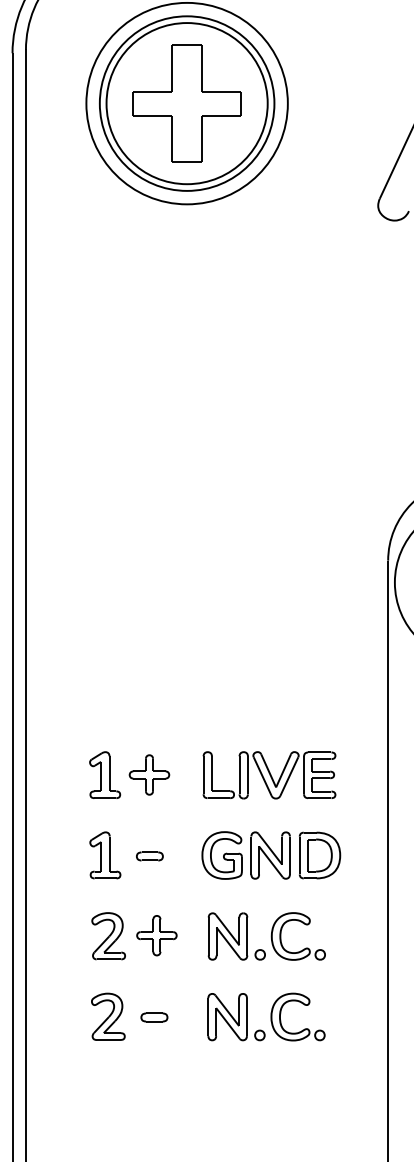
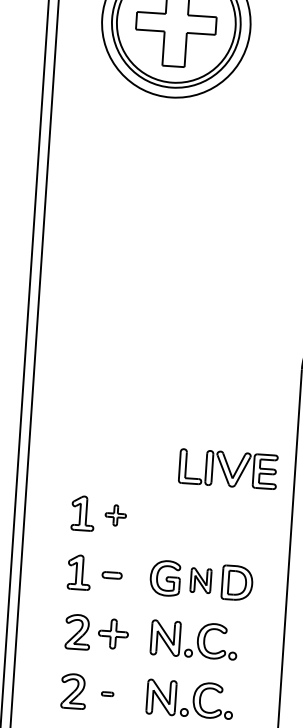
part: (149, 774) -> (115, 515), size x0.7
part: (269, 775) -> (228, 469), moved
part: (270, 855) -> (200, 580), size x0.7
part: (154, 1017) -> (107, 694), size x0.6

